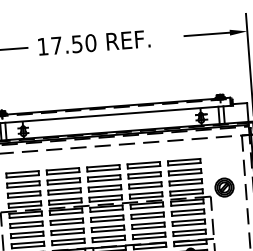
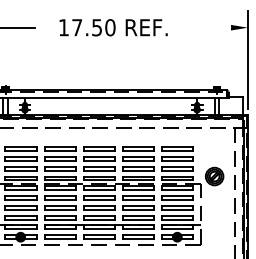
line: (206, 34) -> (208, 27), removed
text: (94, 42) -> (113, 27), moved

